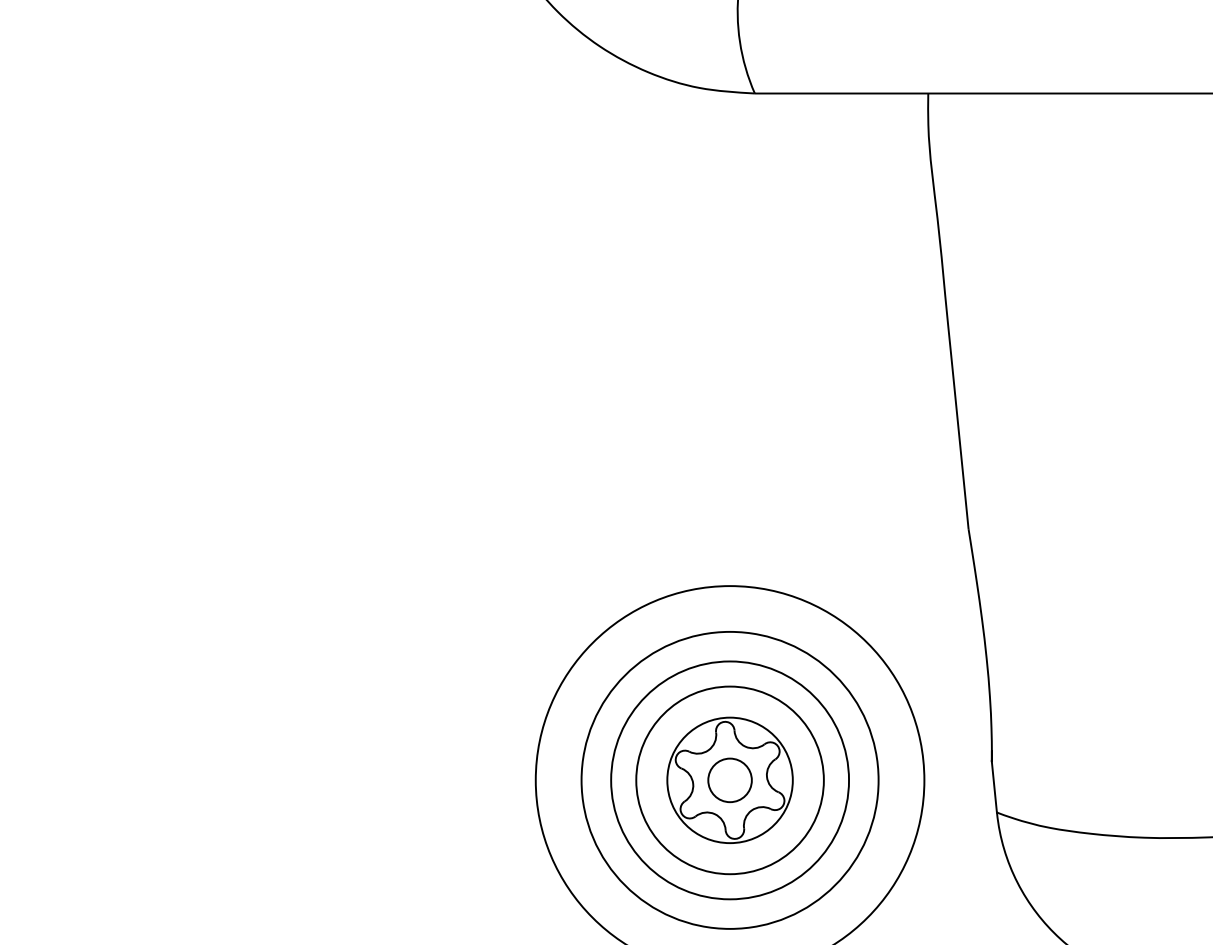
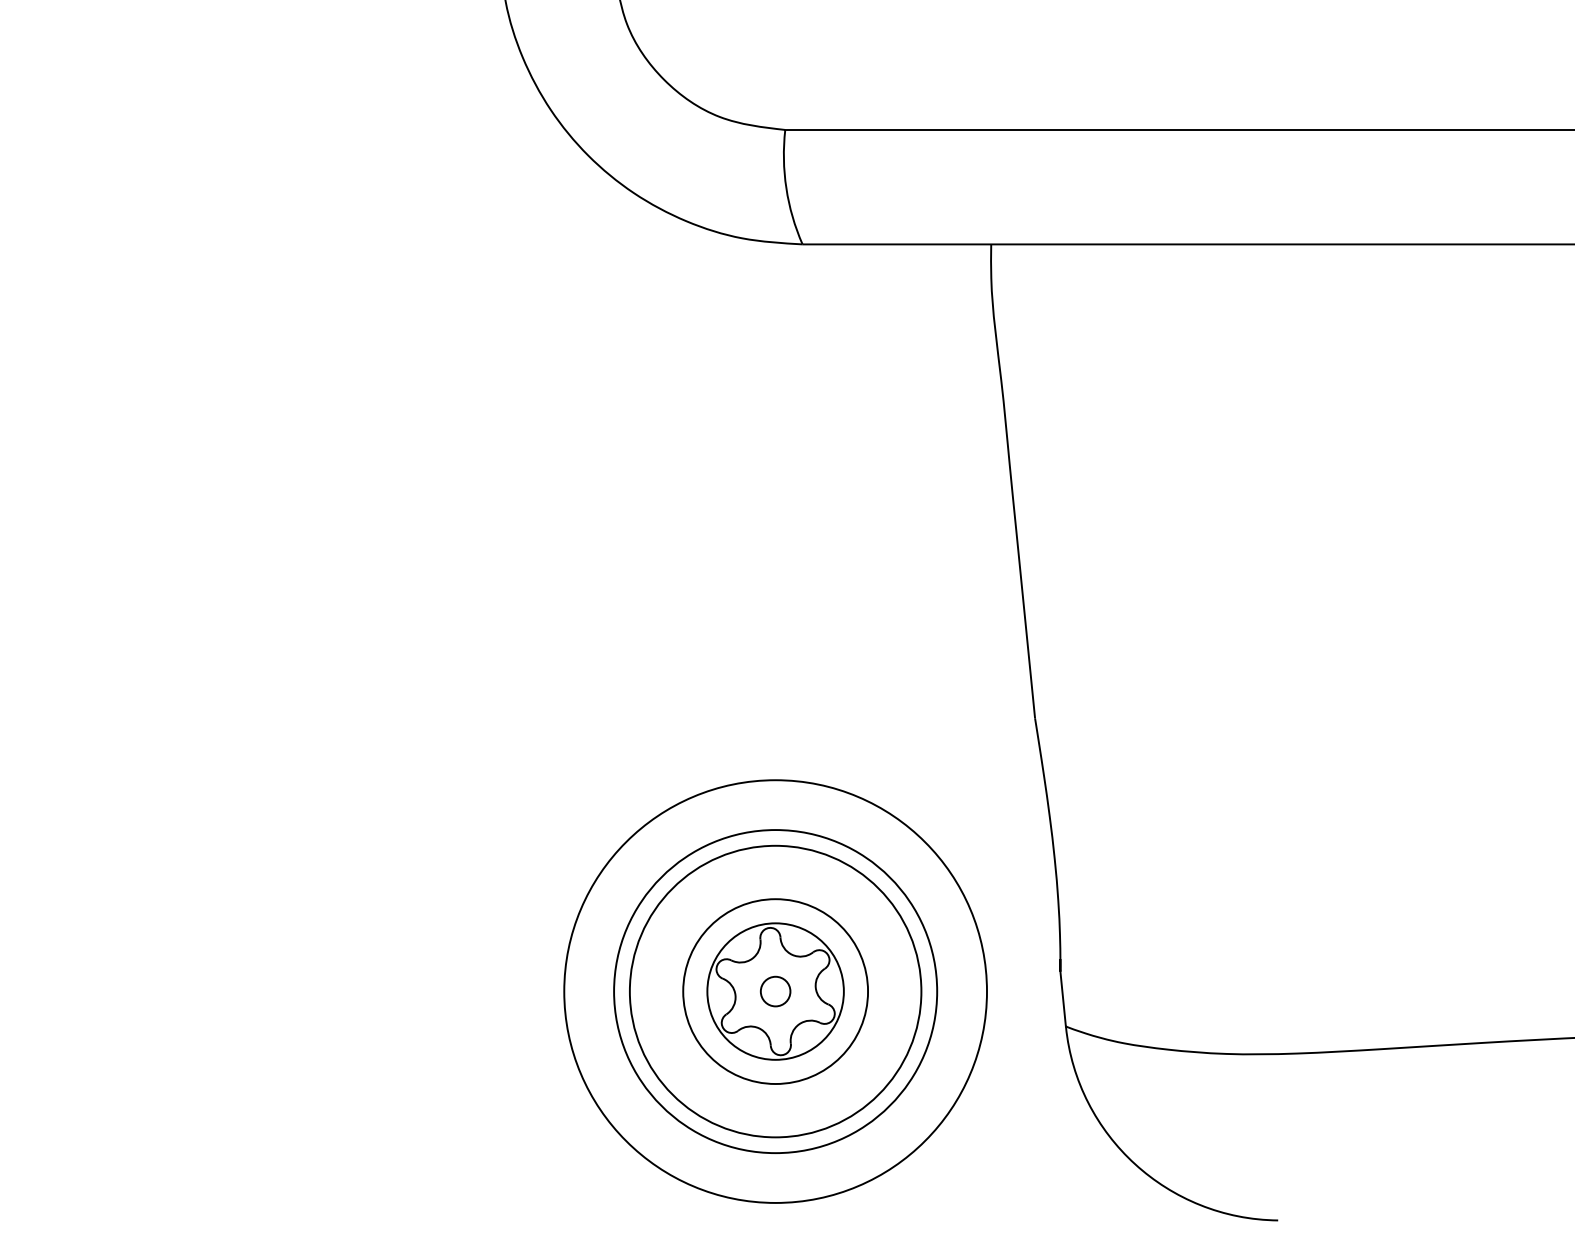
circle: (729, 780) -> (775, 991), size x0.62
circle: (729, 780) -> (775, 991), size x0.71
circle: (729, 780) -> (775, 991), size x1.43

